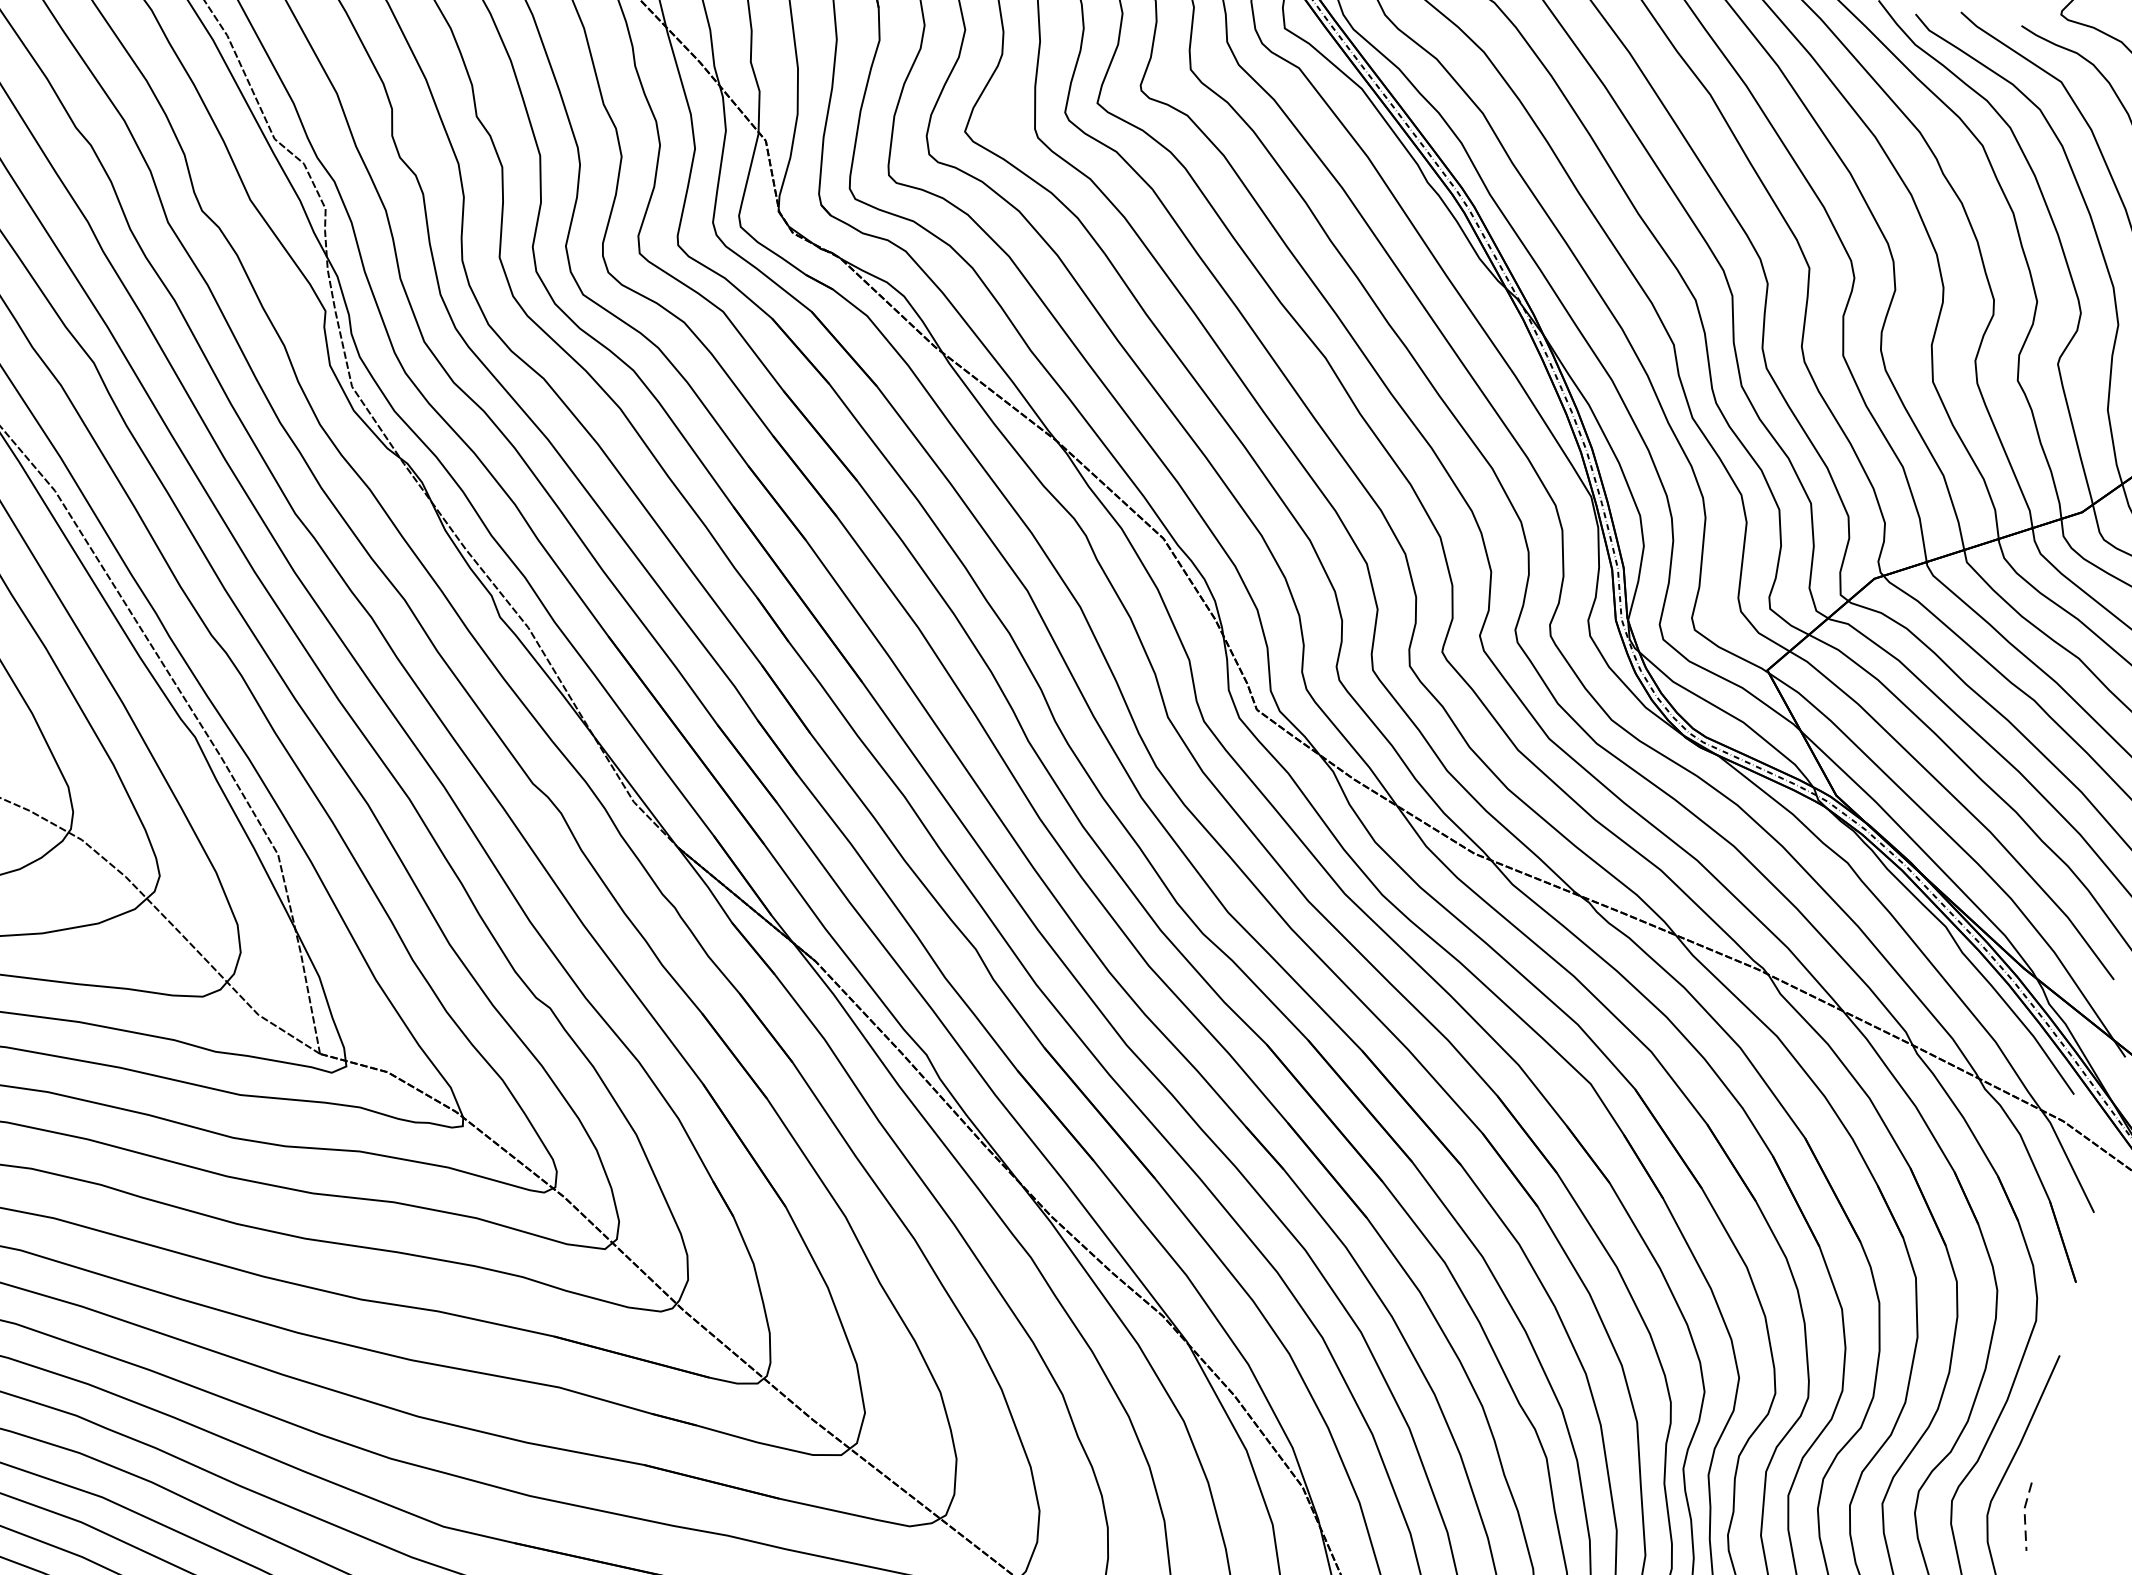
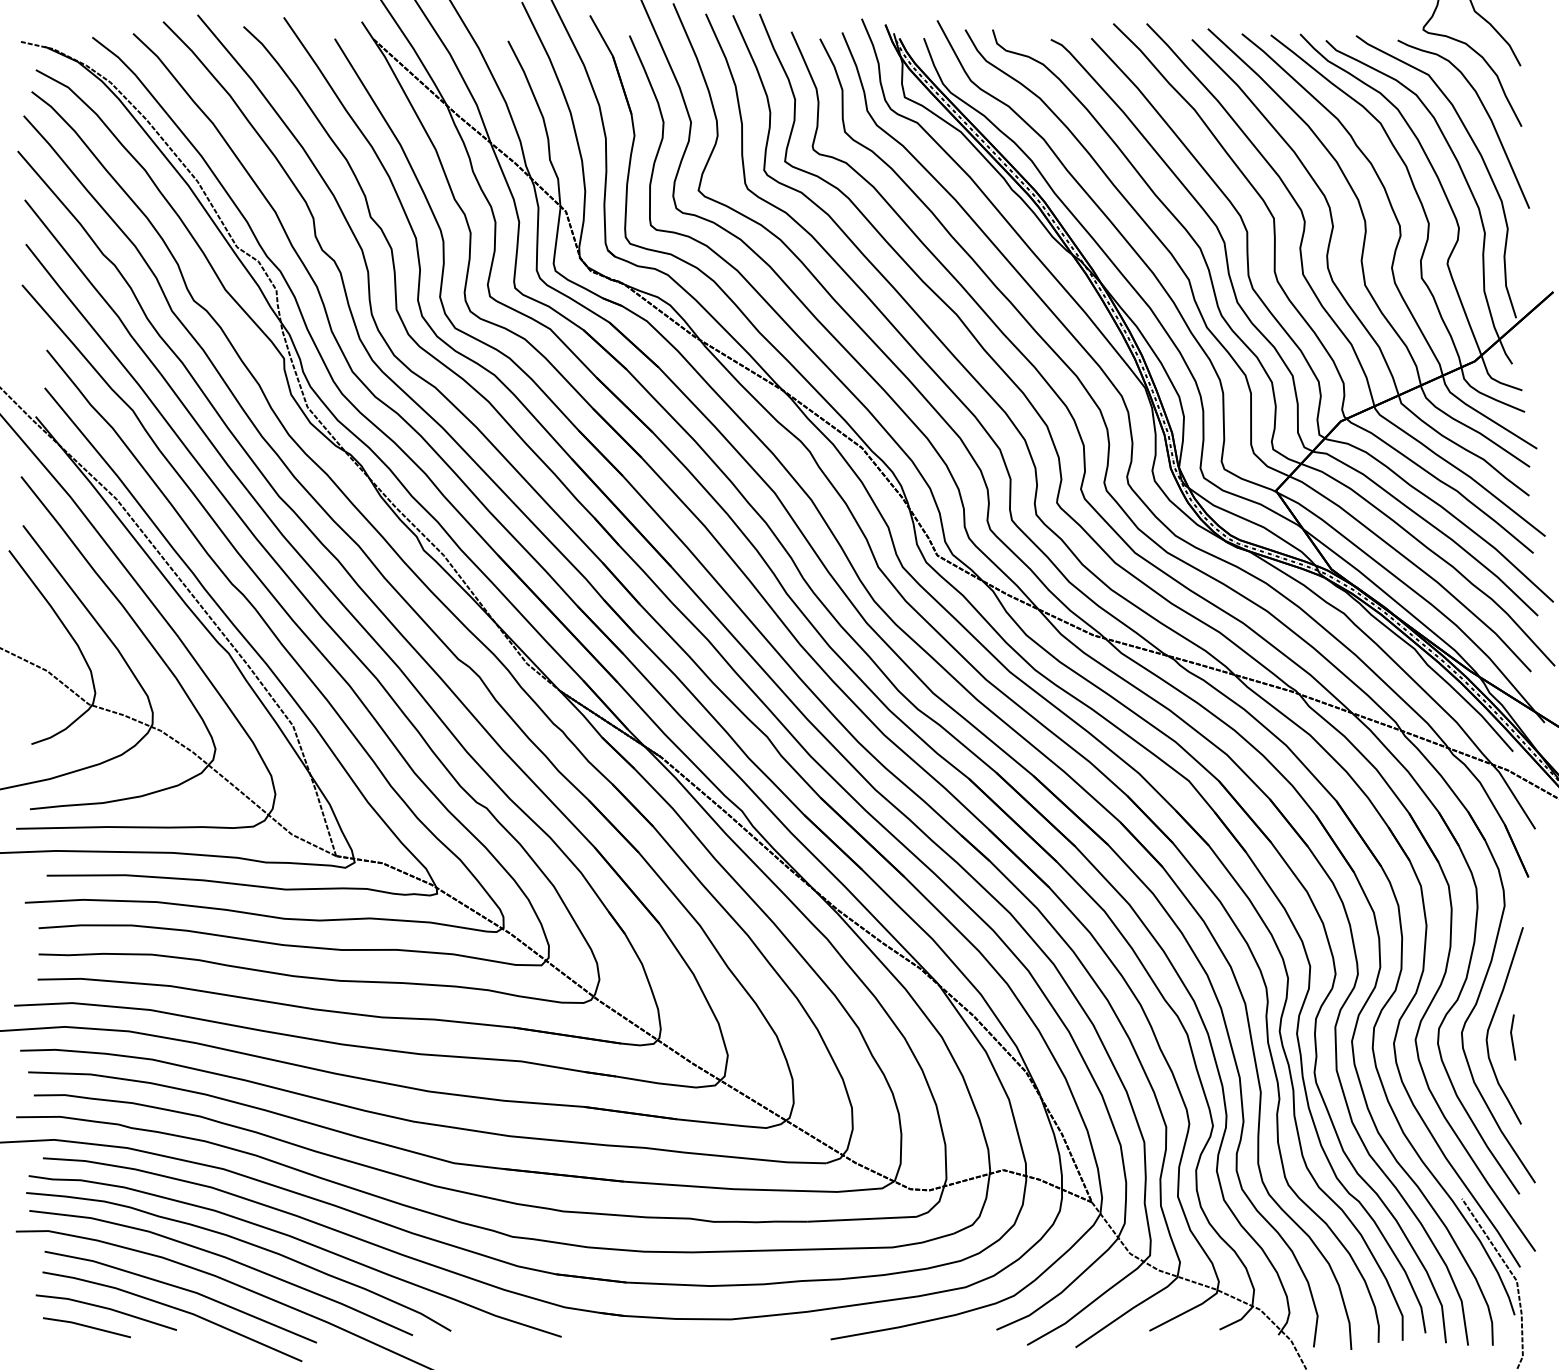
line: (2024, 1516) -> (1511, 1037), dashed -> solid

